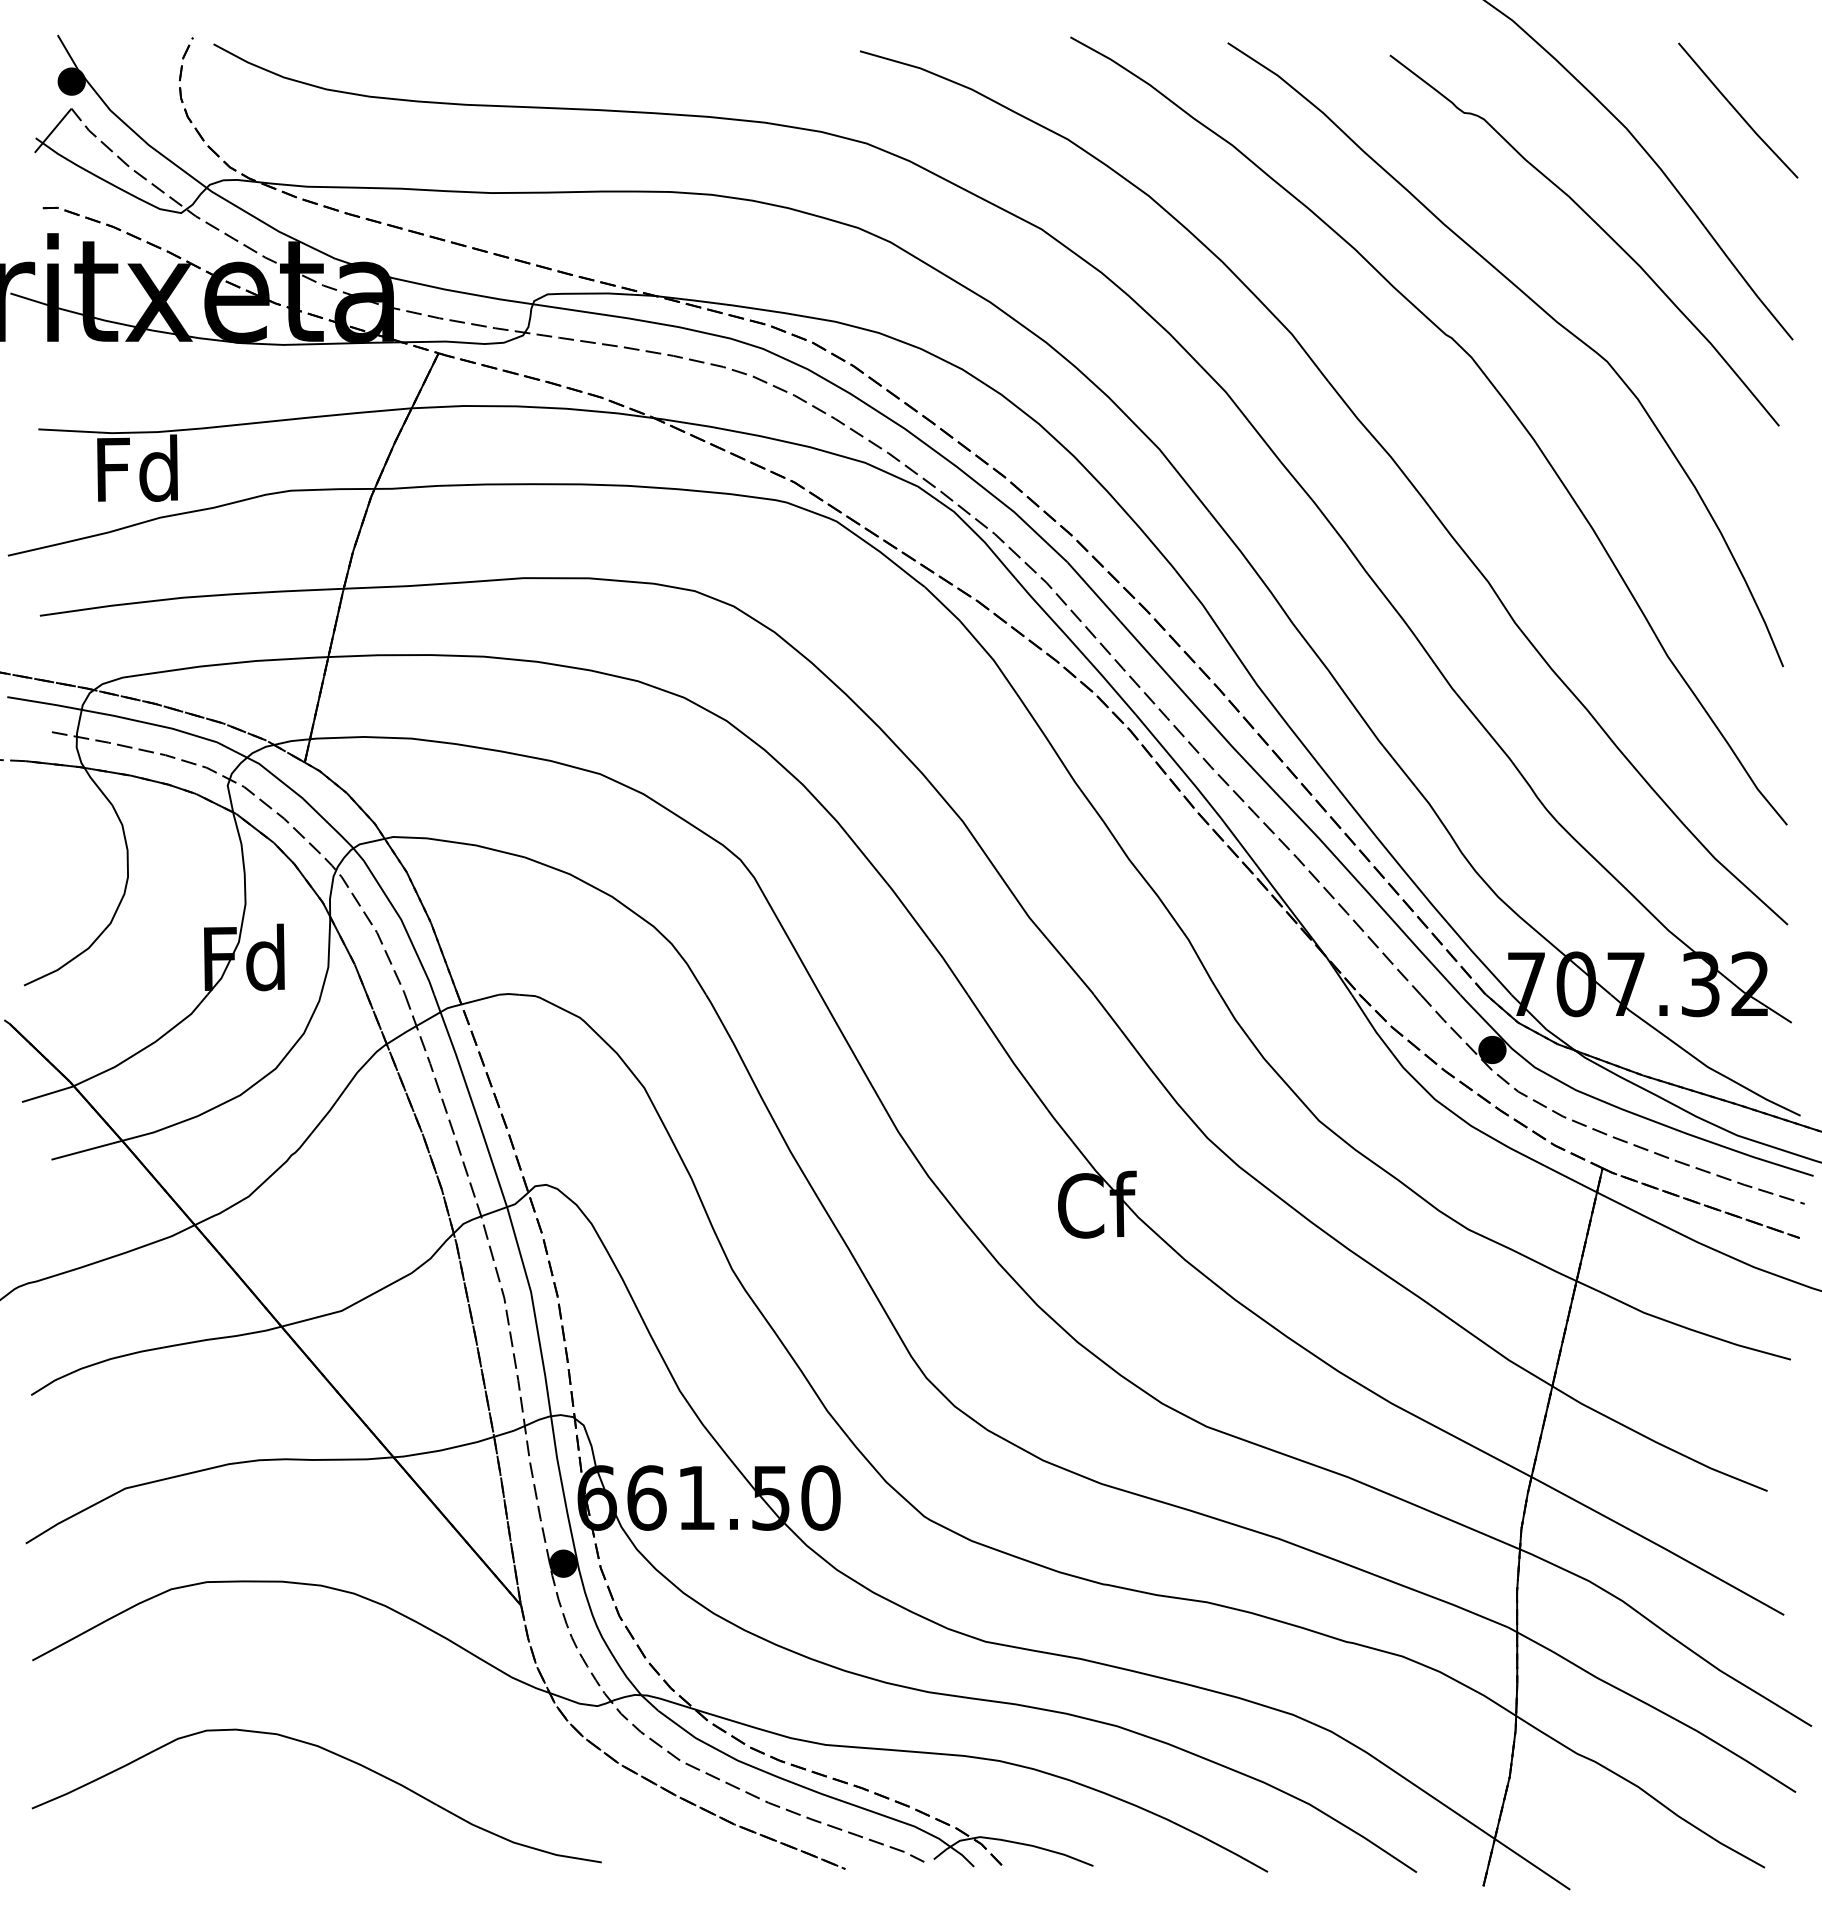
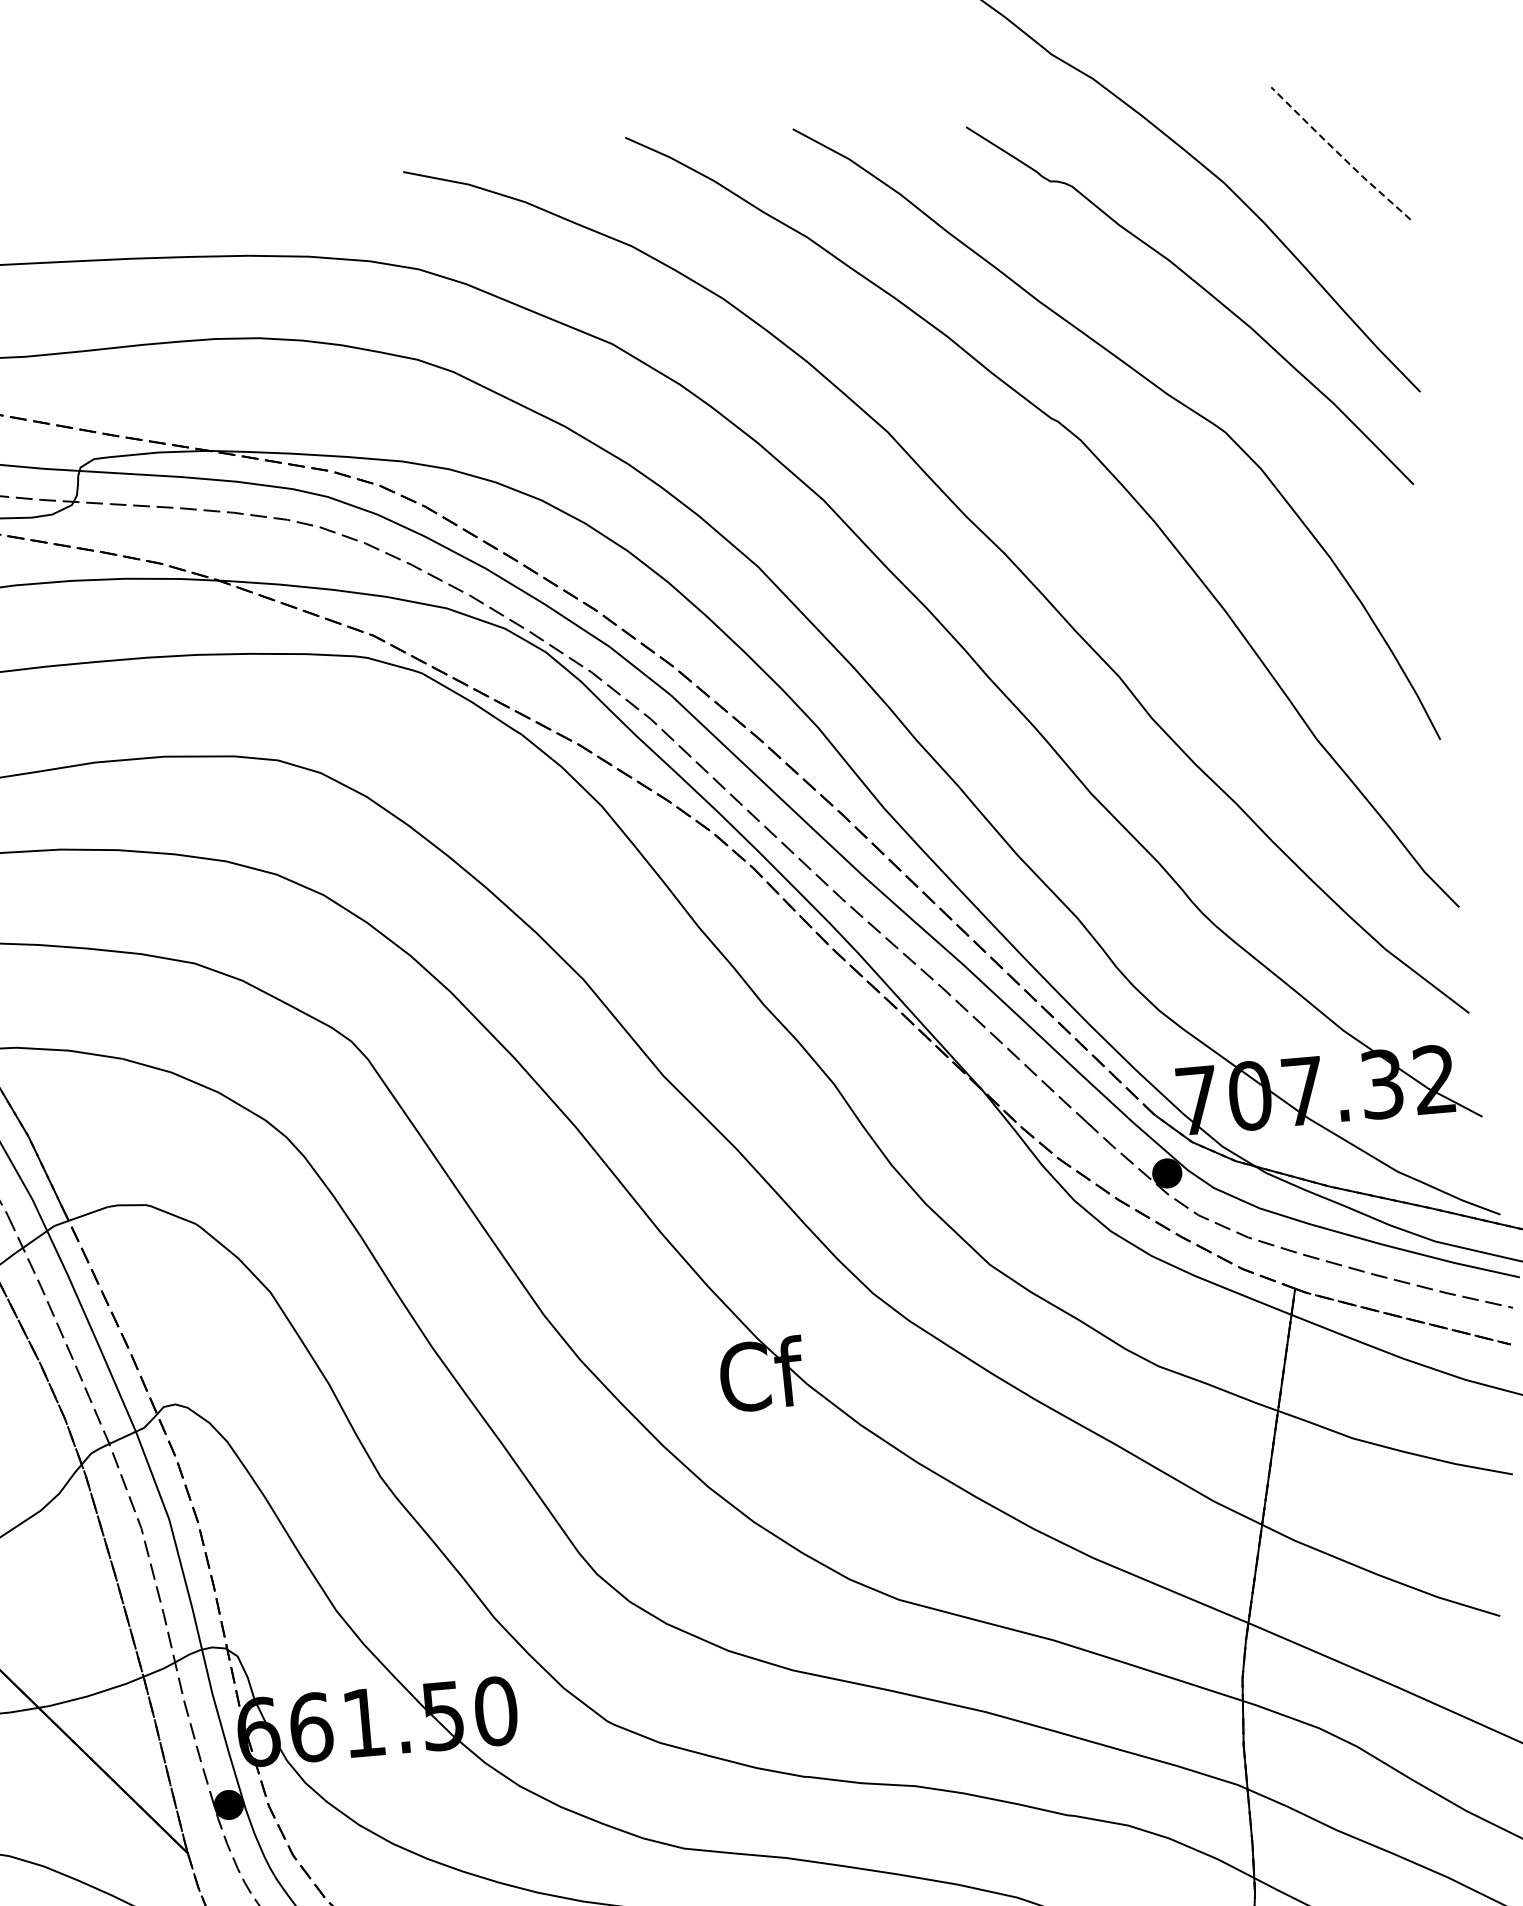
line: (1736, 111) -> (1339, 154), solid -> dashed

